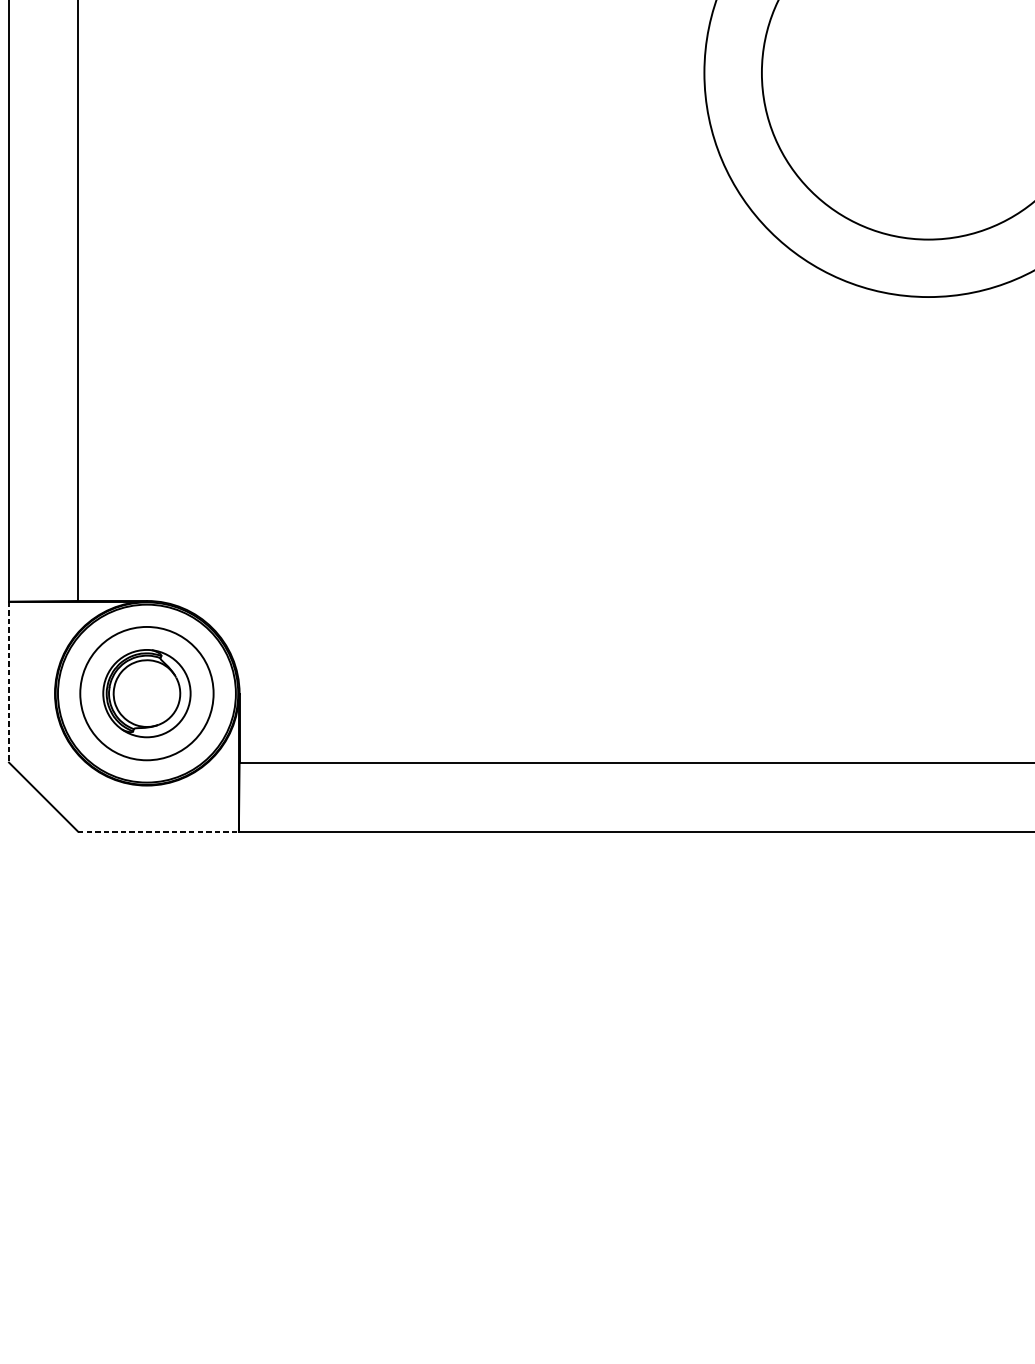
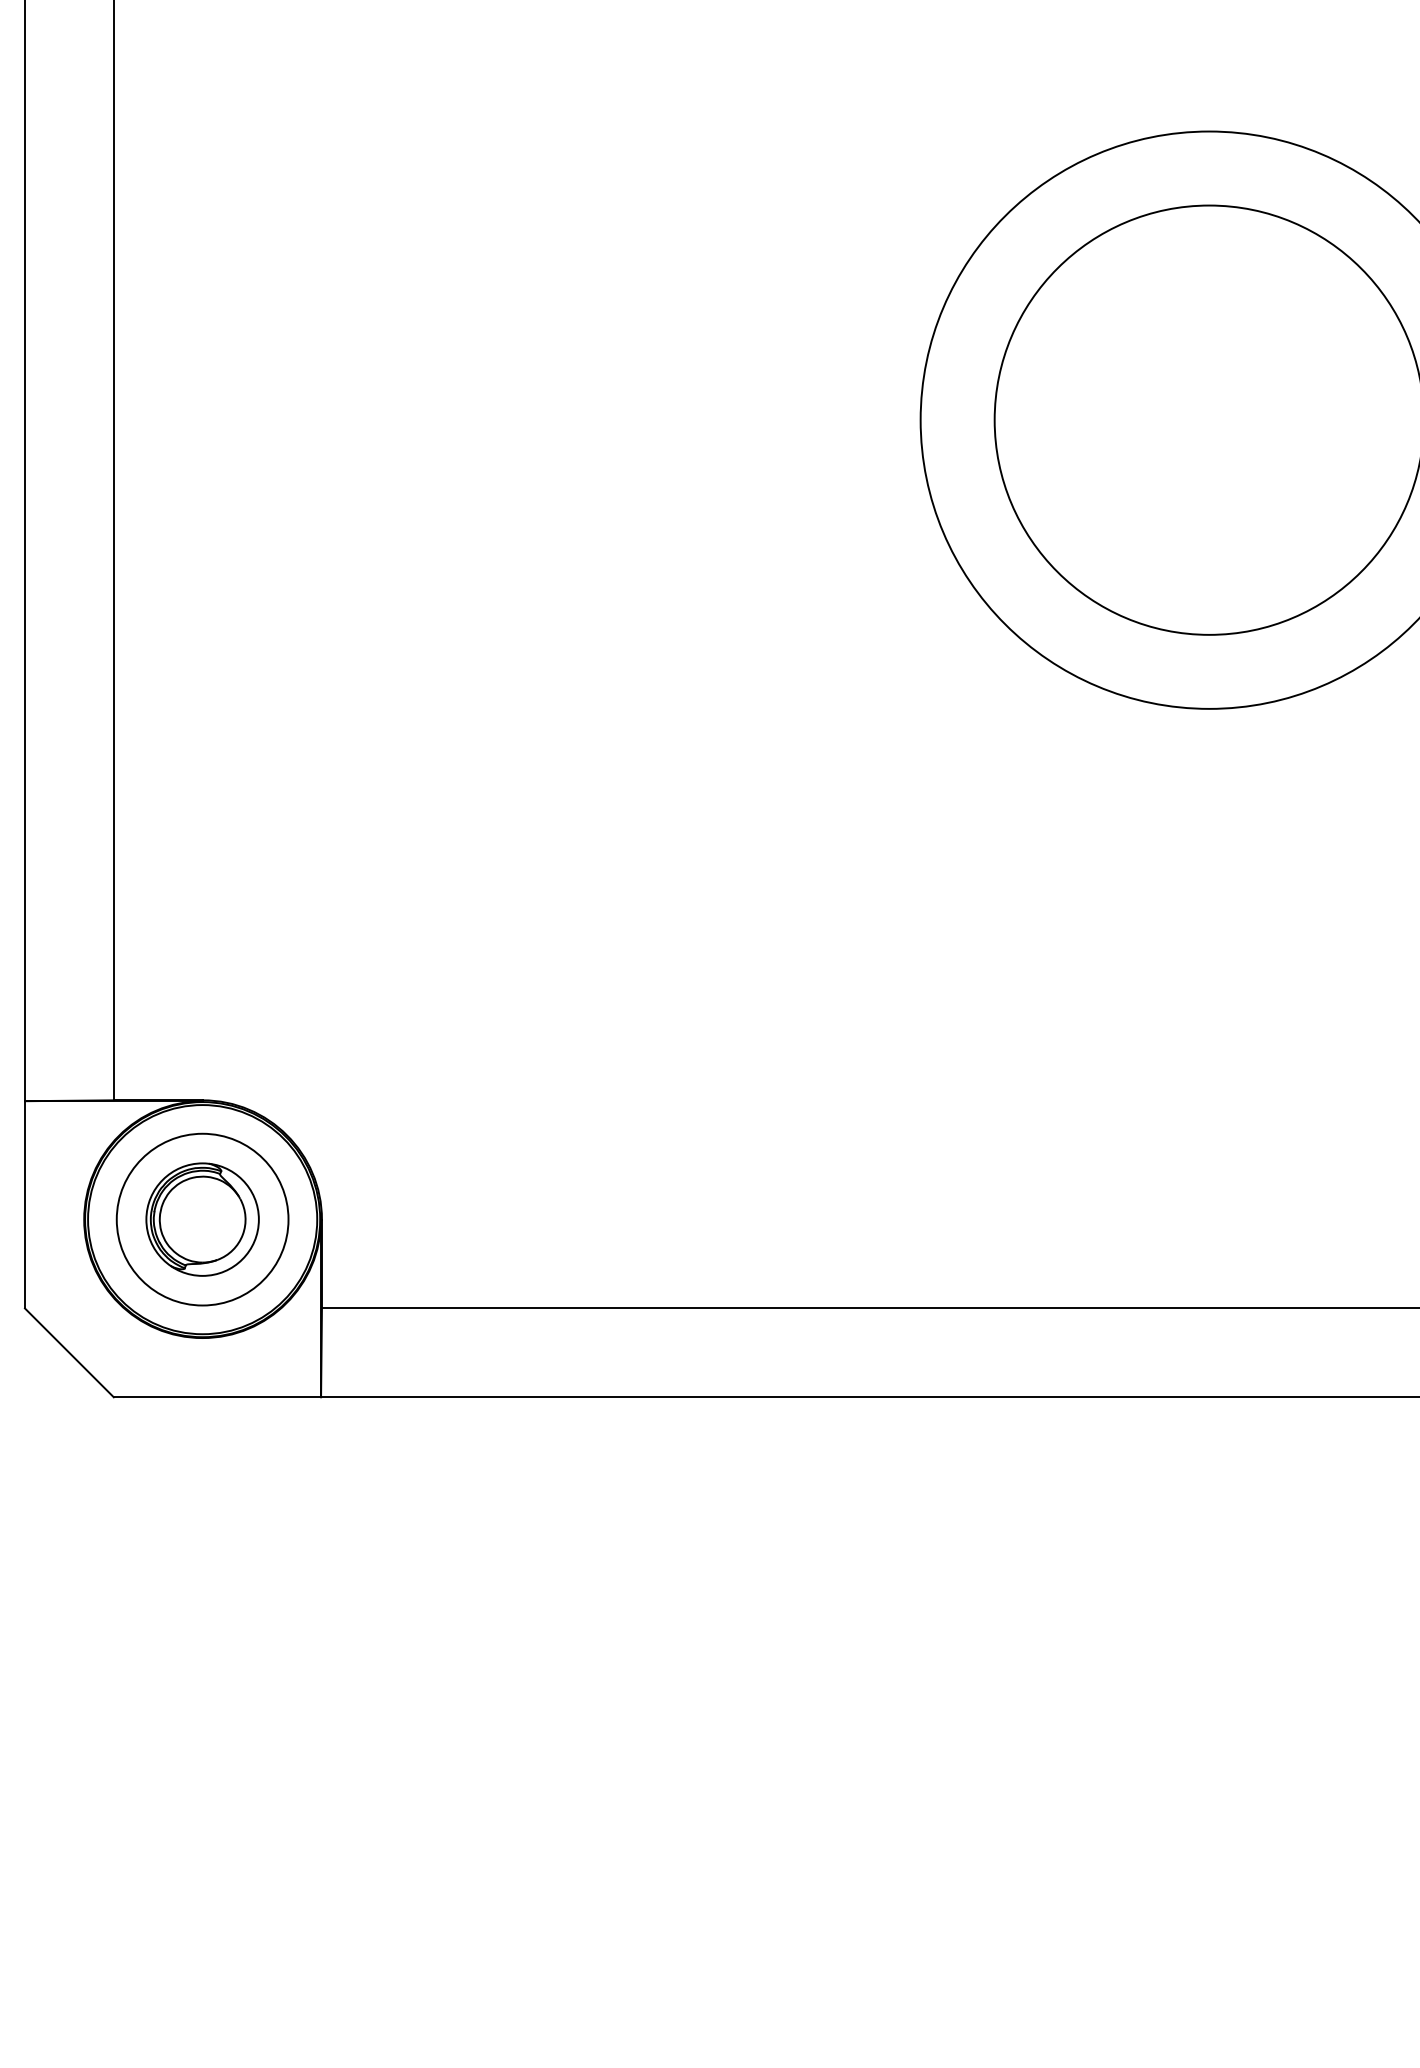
line: (9, 681) -> (25, 1204), dashed -> solid
line: (158, 831) -> (217, 1397), dashed -> solid

